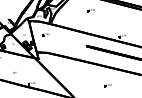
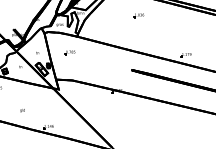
part: (107, 85) -> (163, 129), removed

